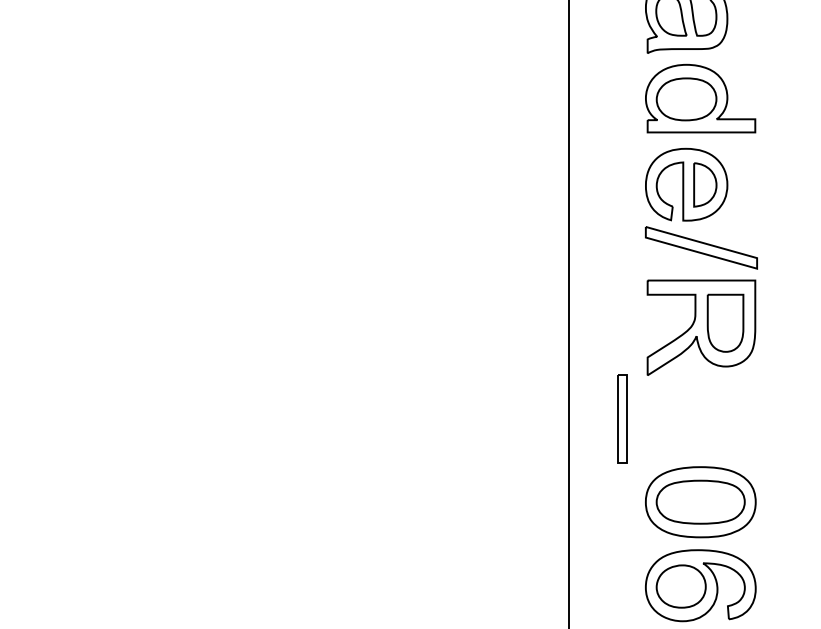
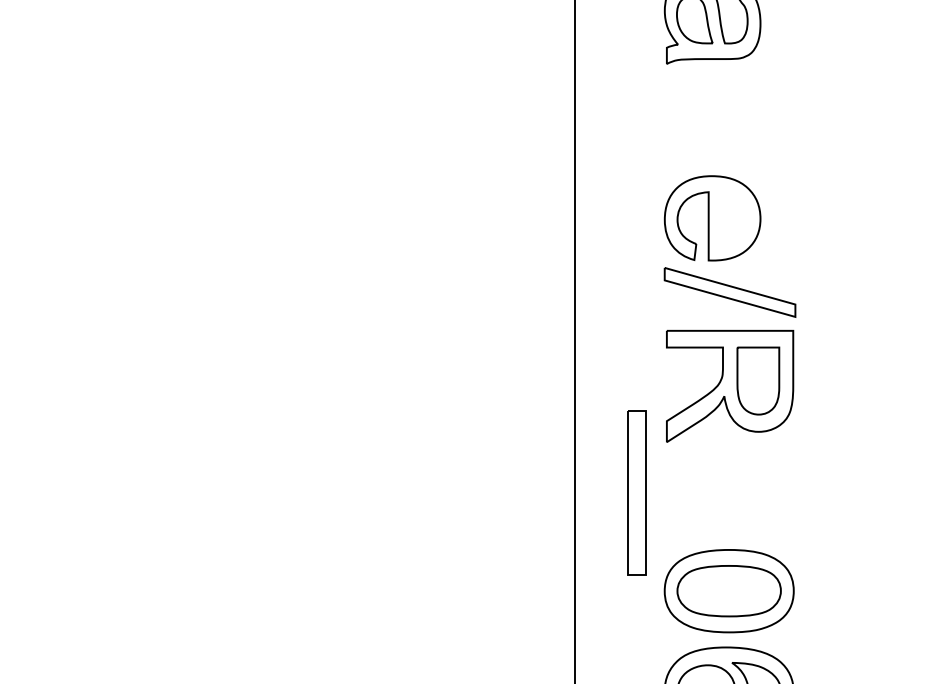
part: (700, 98) -> (728, 117), removed
part: (705, 184) -> (734, 218), removed
part: (622, 418) -> (637, 492), size x1.6

